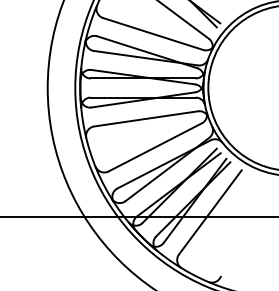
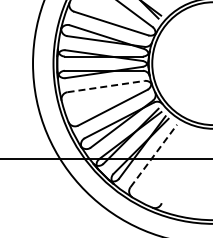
line: (146, 118) -> (106, 86), solid -> dashed
line: (209, 211) -> (153, 155), solid -> dashed

